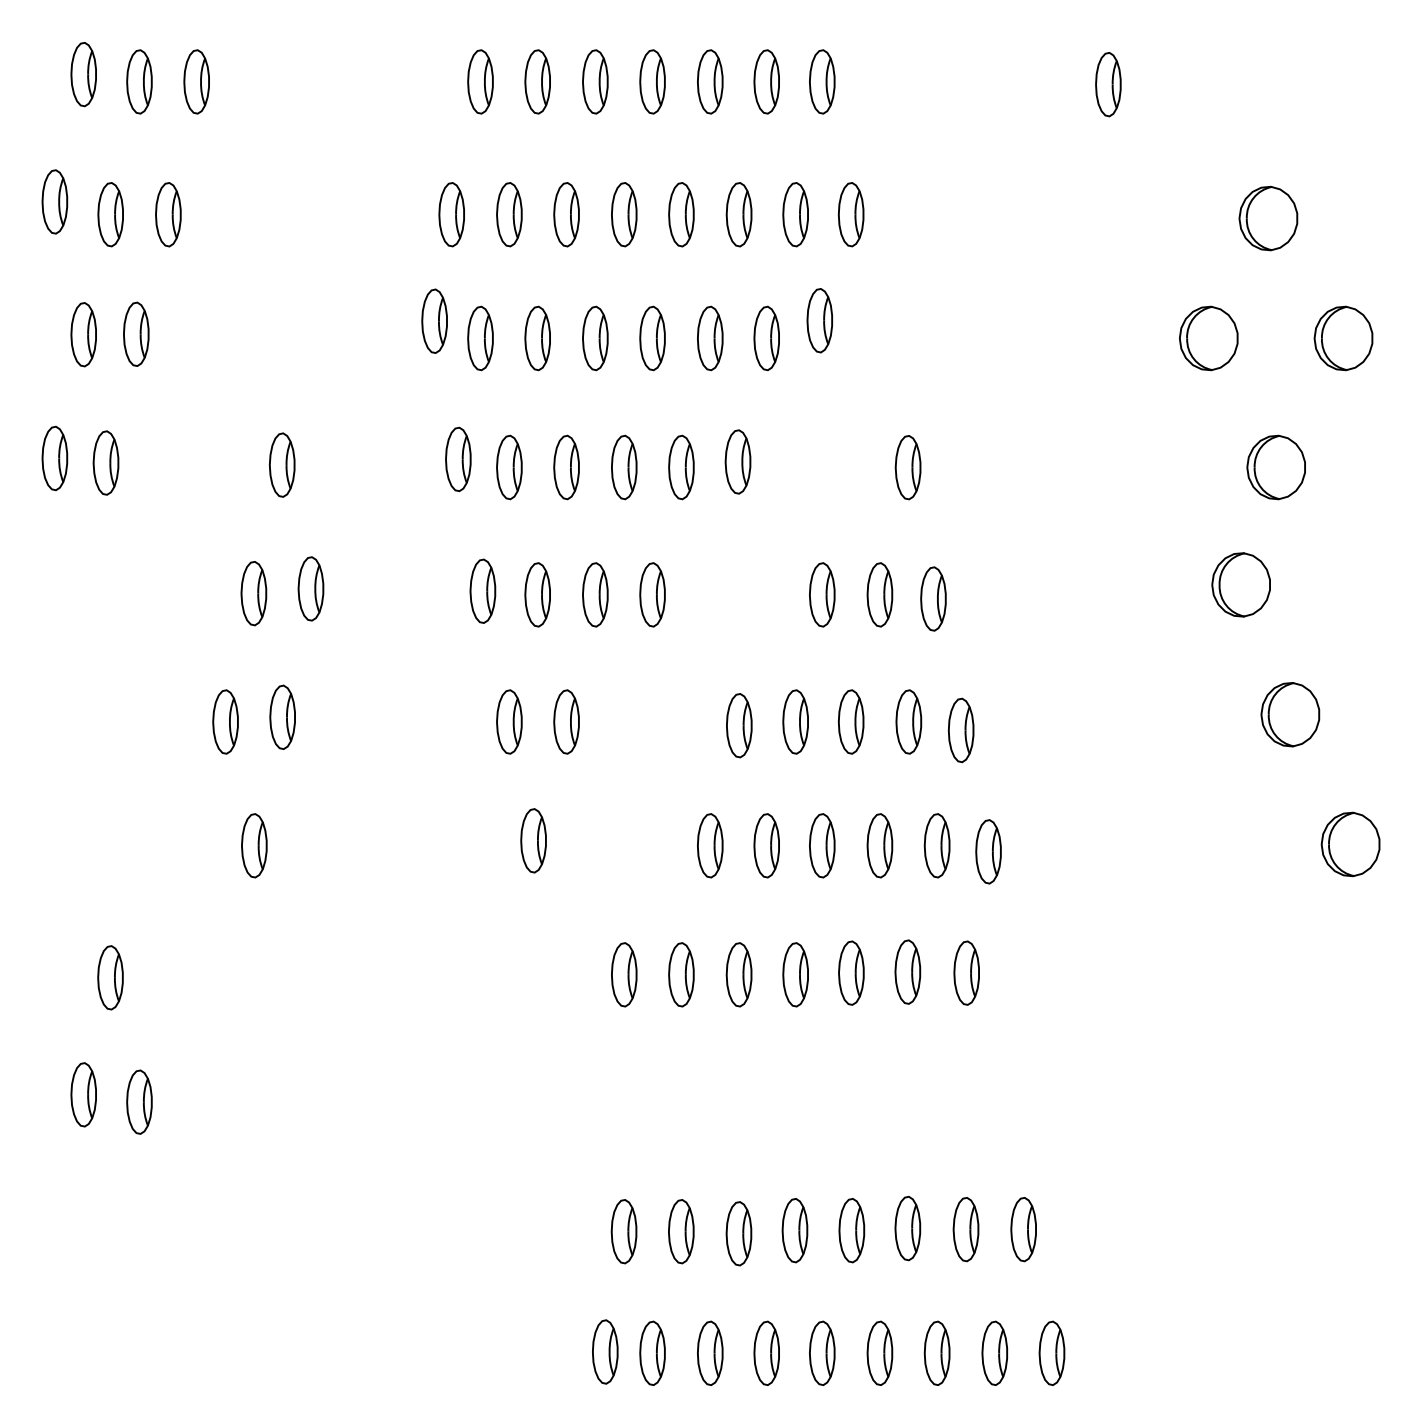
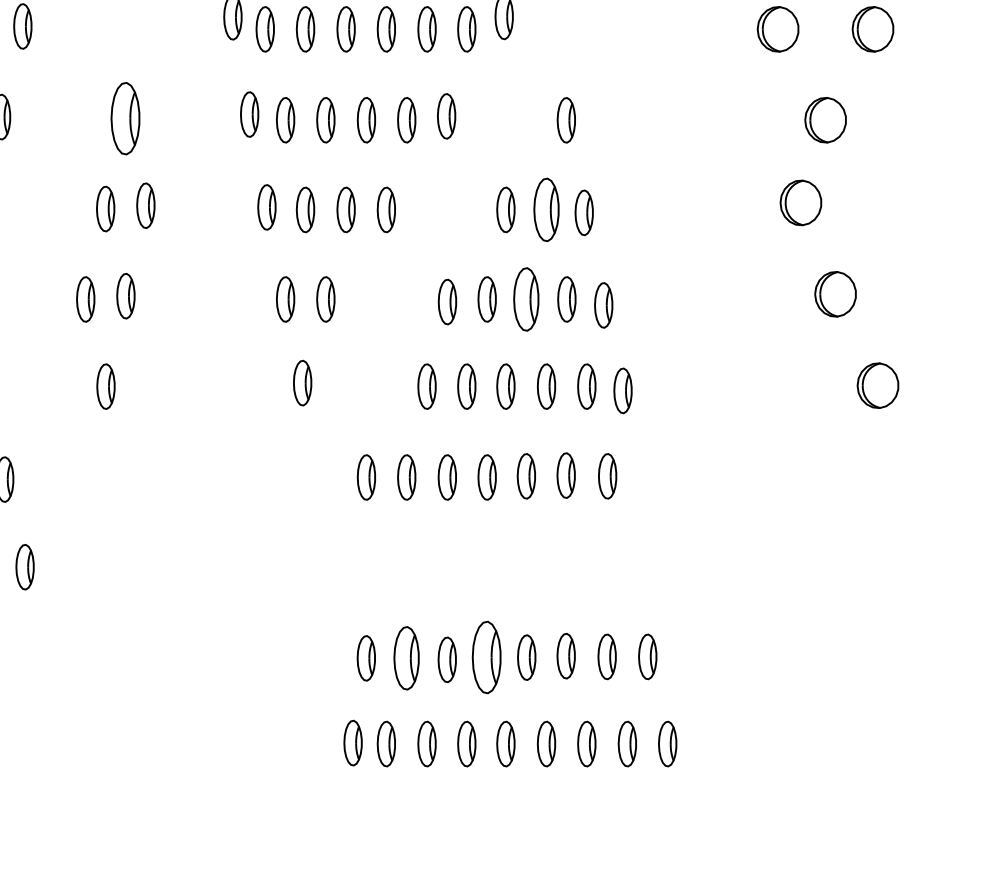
part: (282, 464) -> (125, 118), size x1.6
part: (879, 594) -> (546, 209), size x1.4
part: (850, 721) -> (525, 299), size x1.4
part: (794, 1230) -> (486, 657), size x1.6
part: (681, 1231) -> (406, 658), size x1.4

